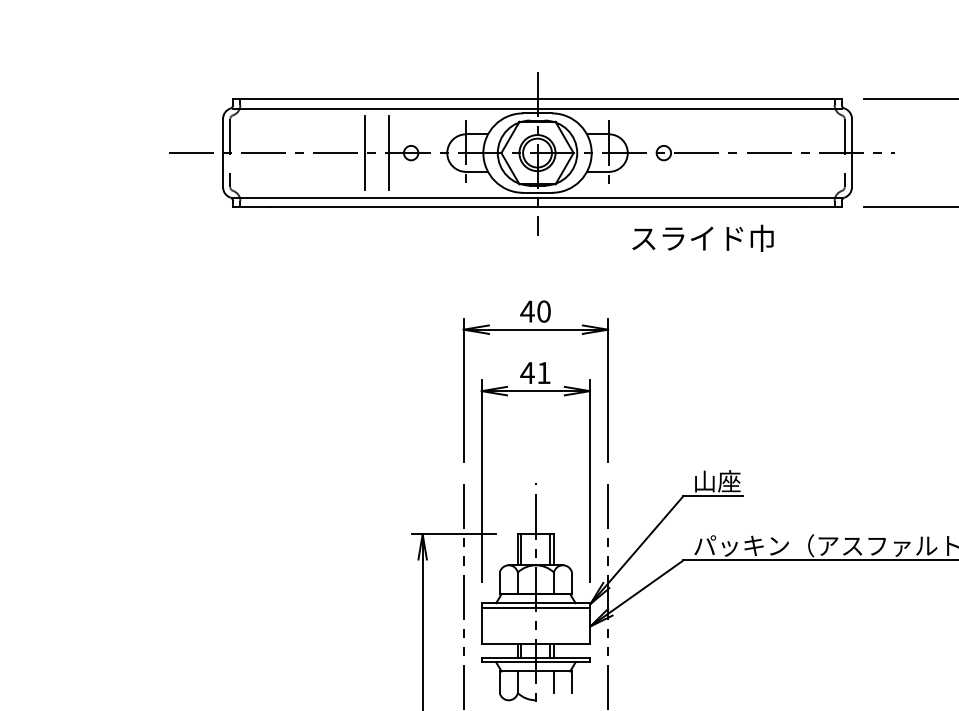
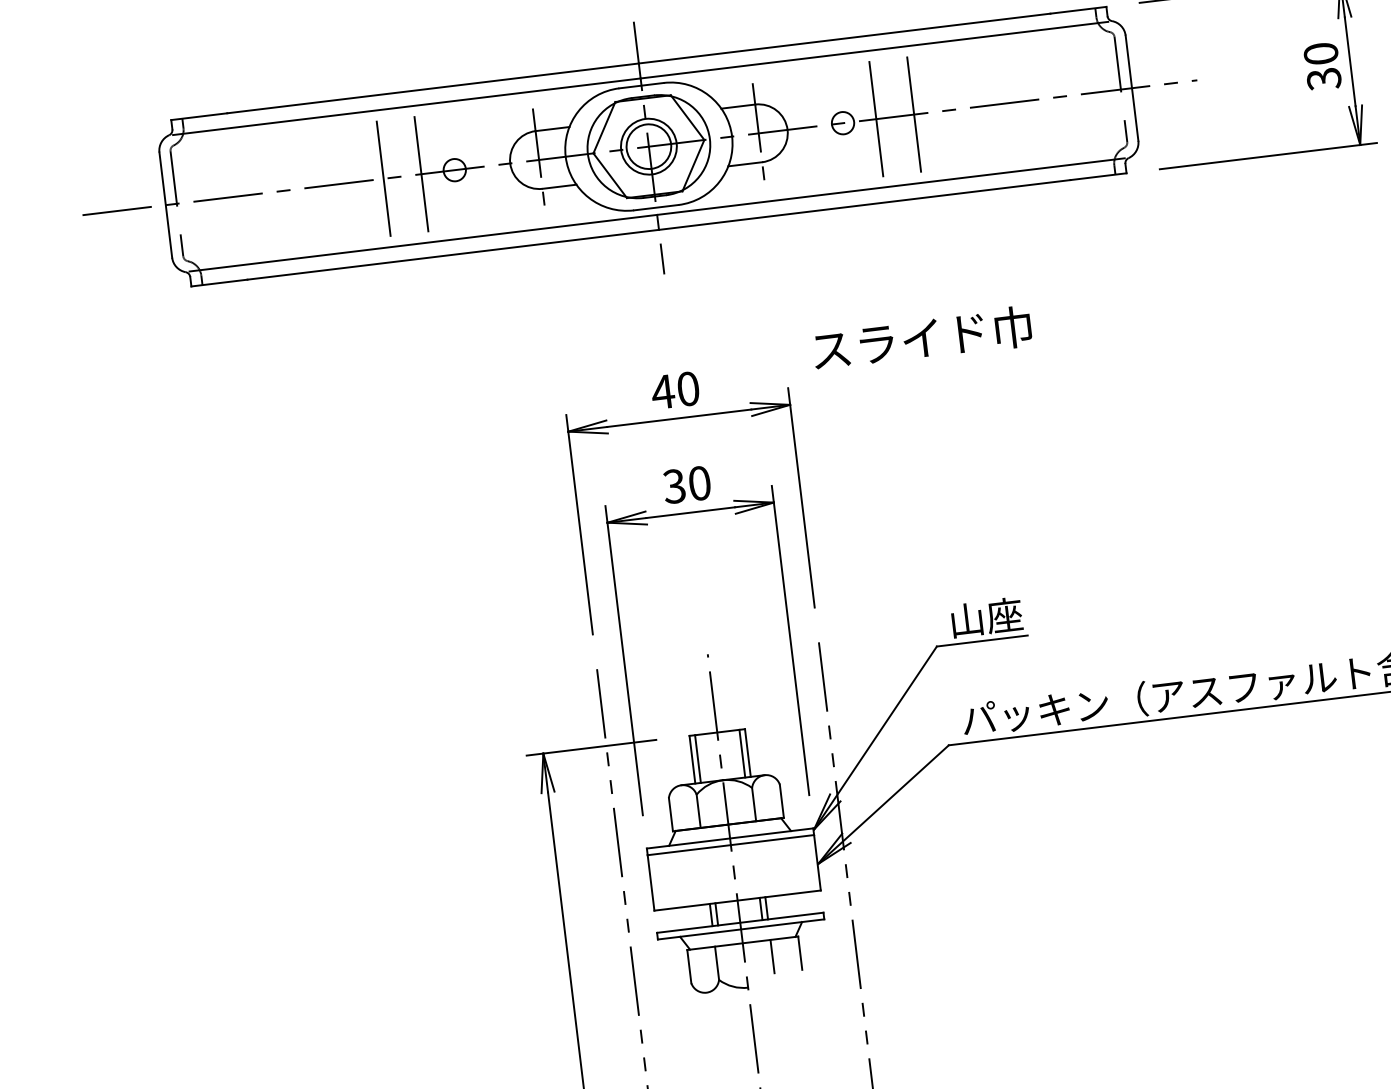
line: (685, 152) -> (876, 118), added
line: (710, 152) -> (914, 113), added
text: (702, 237) -> (921, 337), moved
text: (535, 372) -> (686, 484), 41 -> 30

